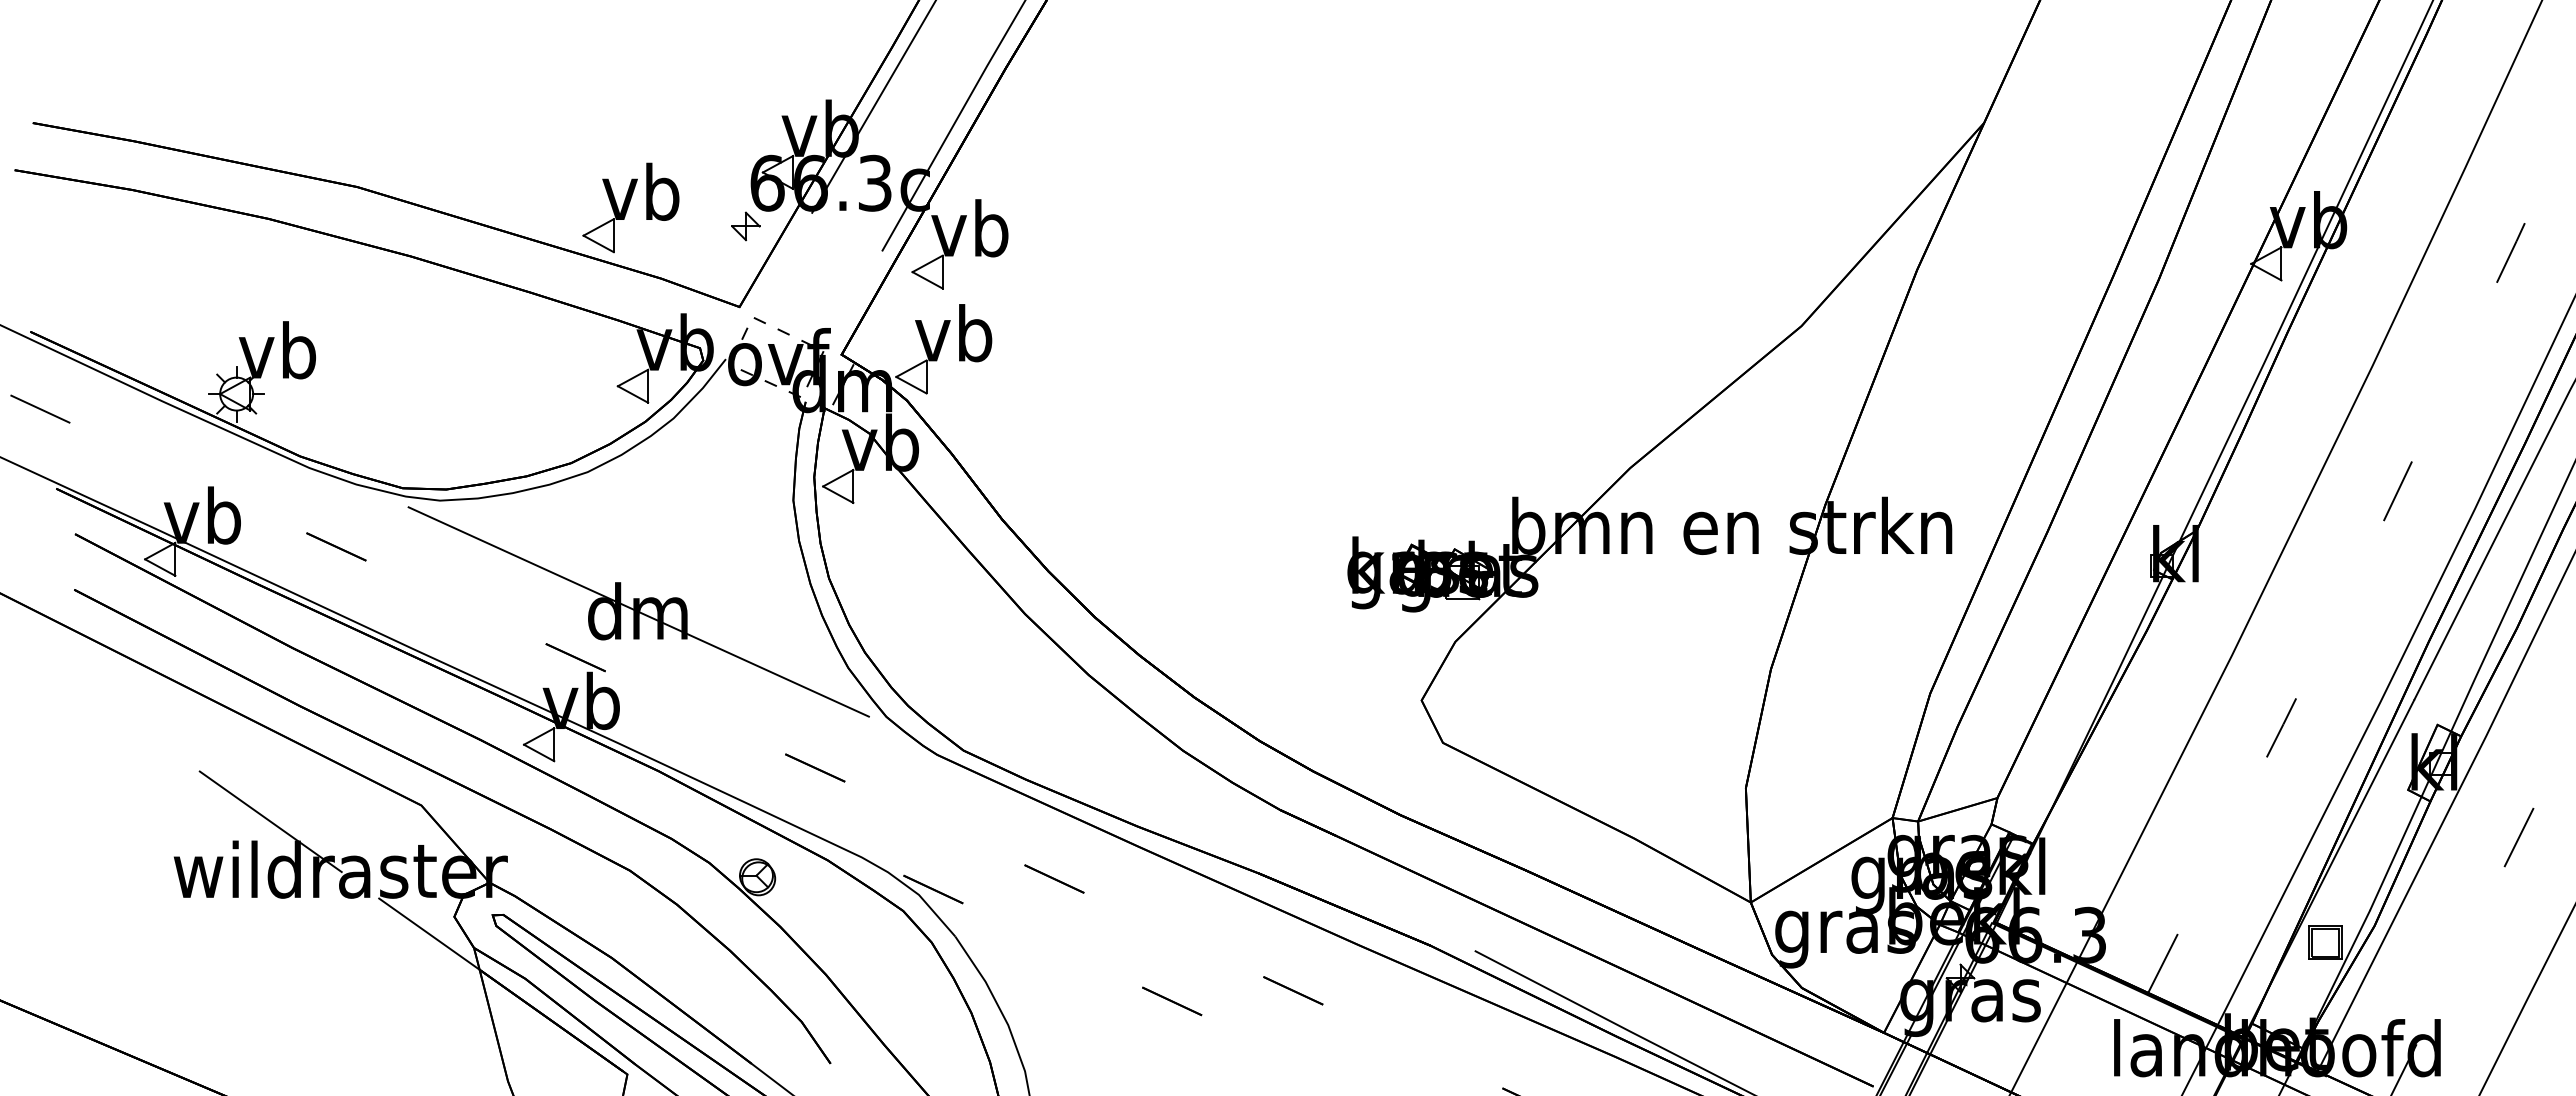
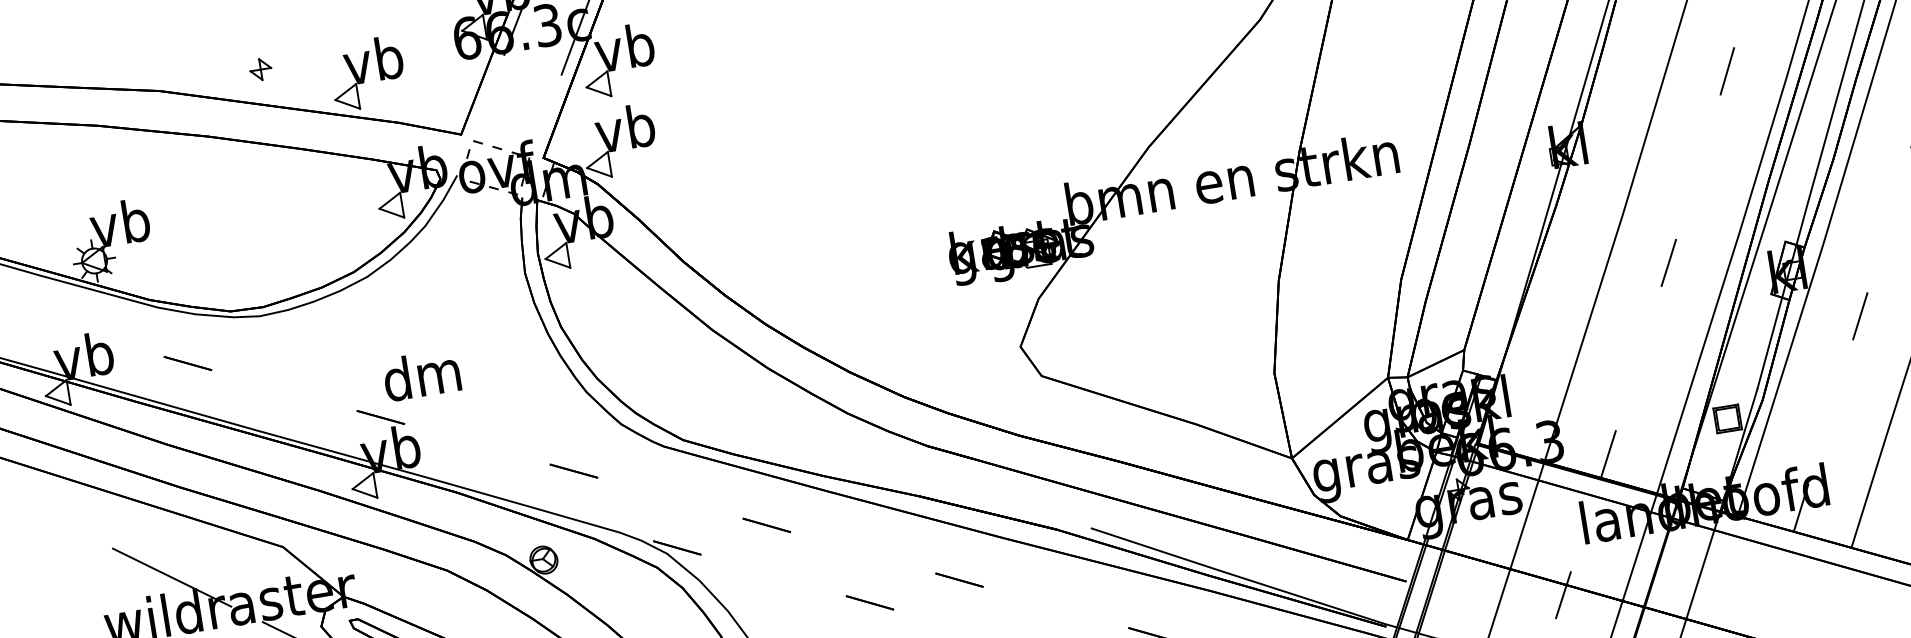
part: (745, 226) -> (260, 69), moved
line: (638, 611) -> (422, 375), removed

